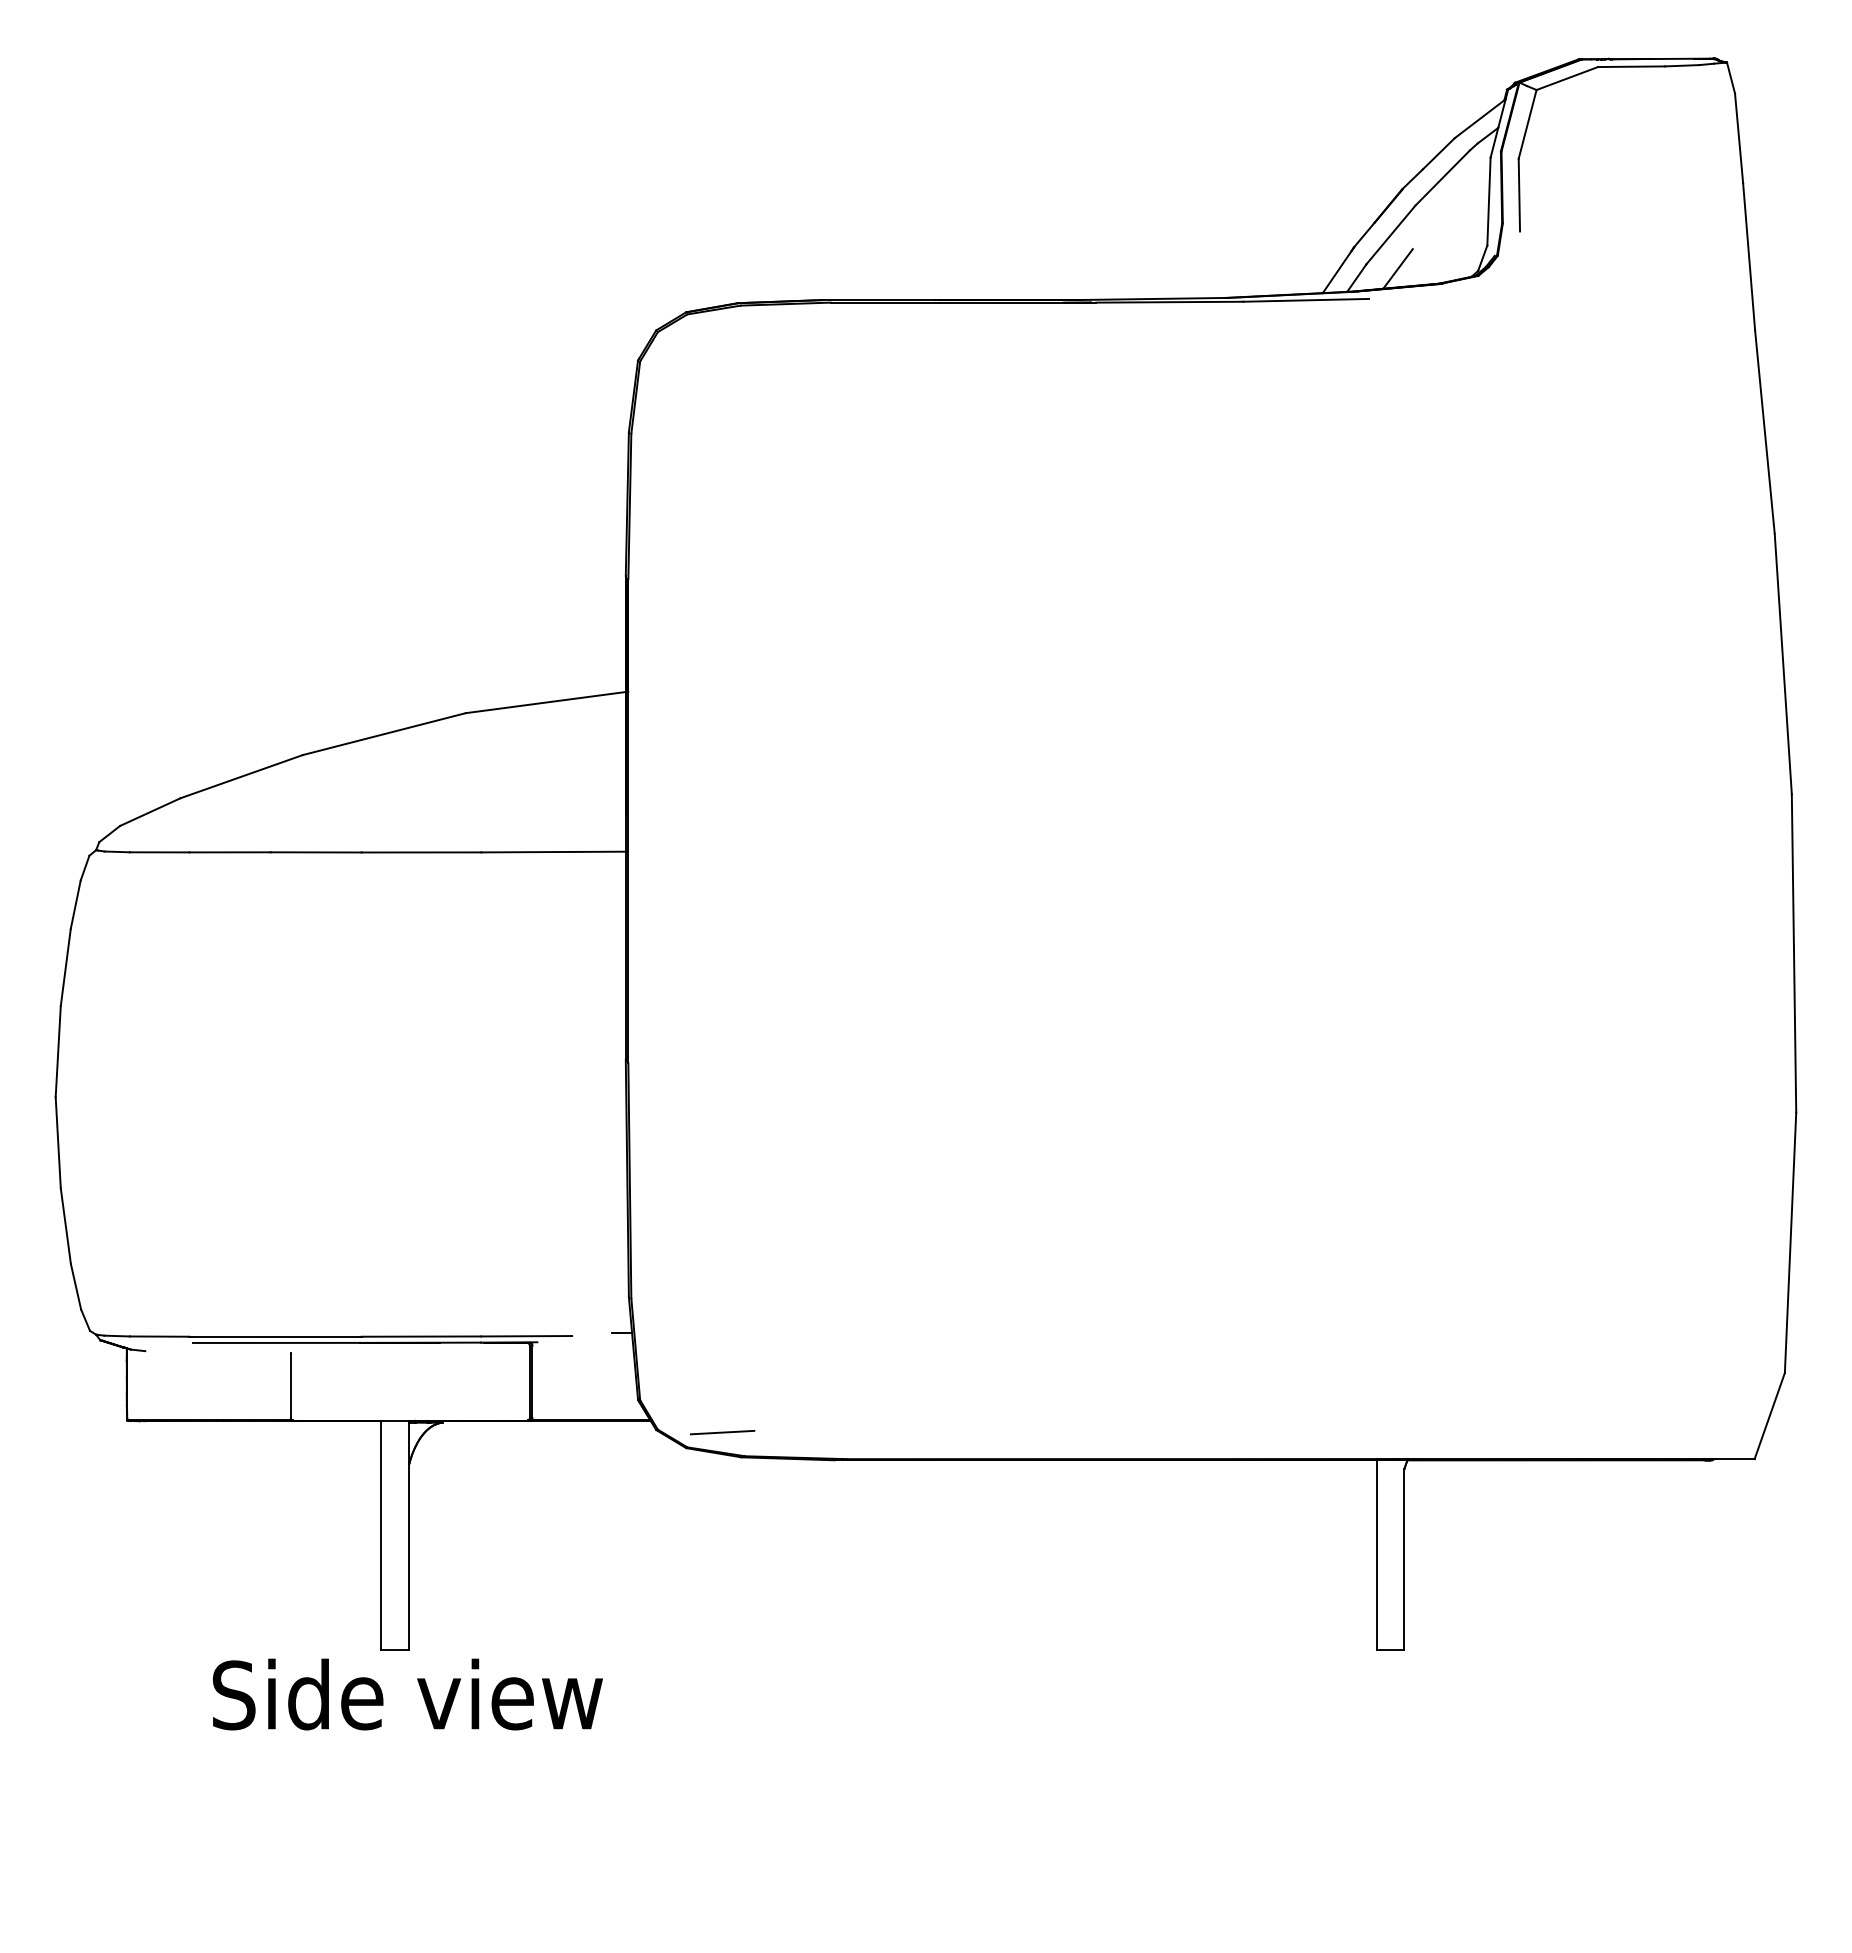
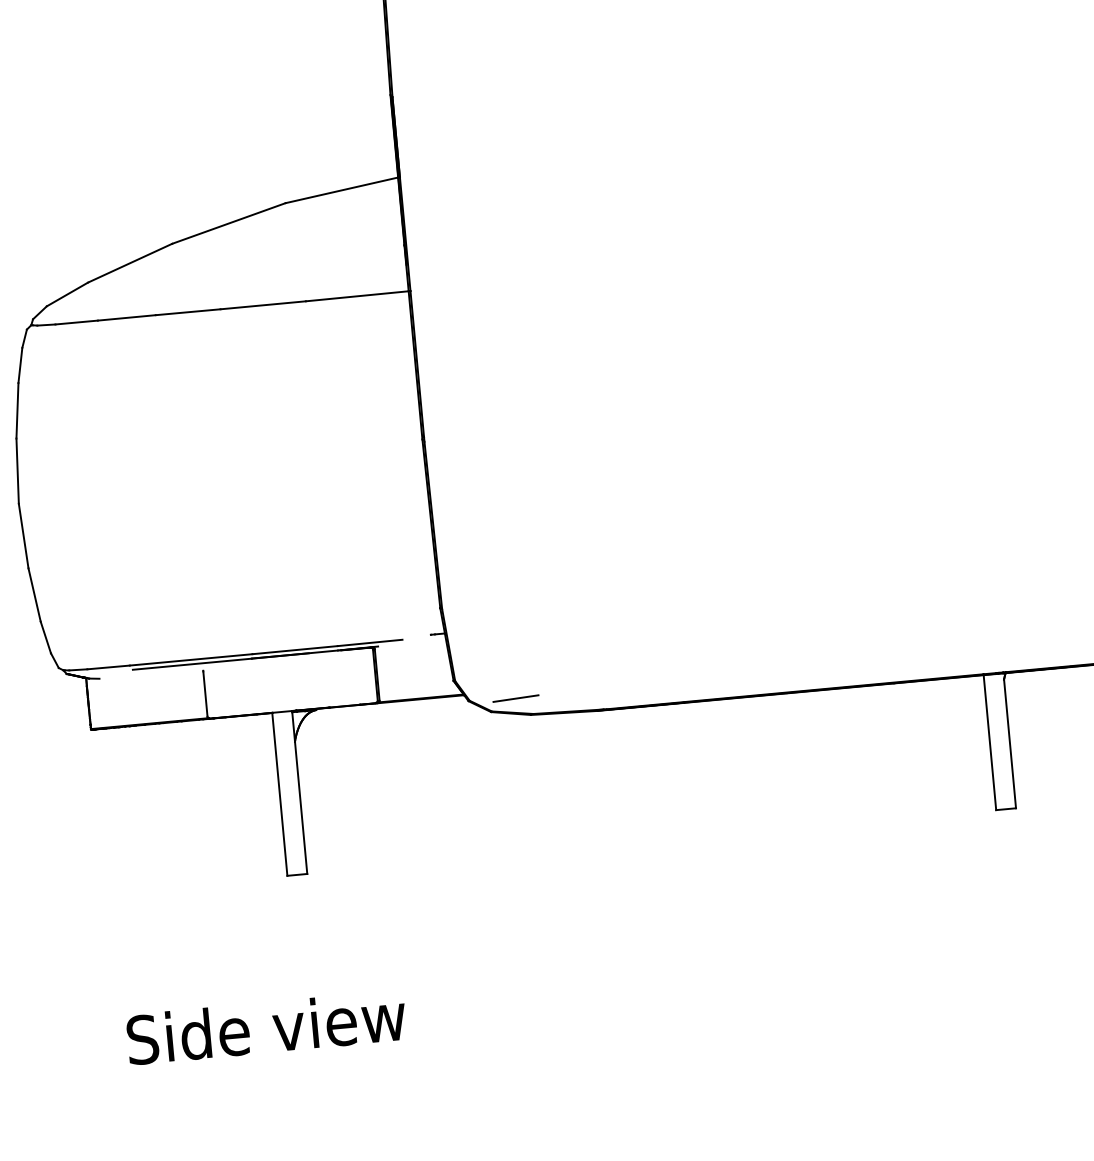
text: (407, 1694) -> (266, 1027), moved

